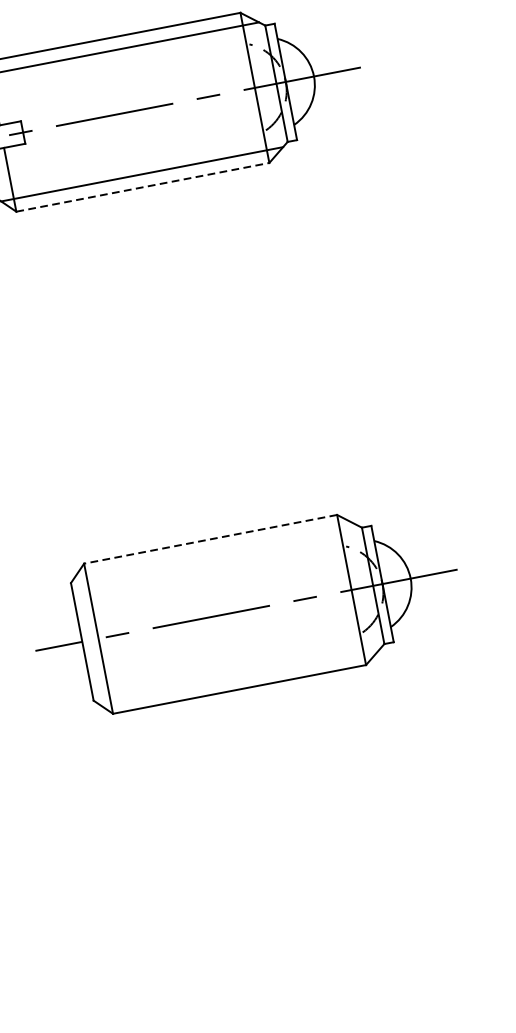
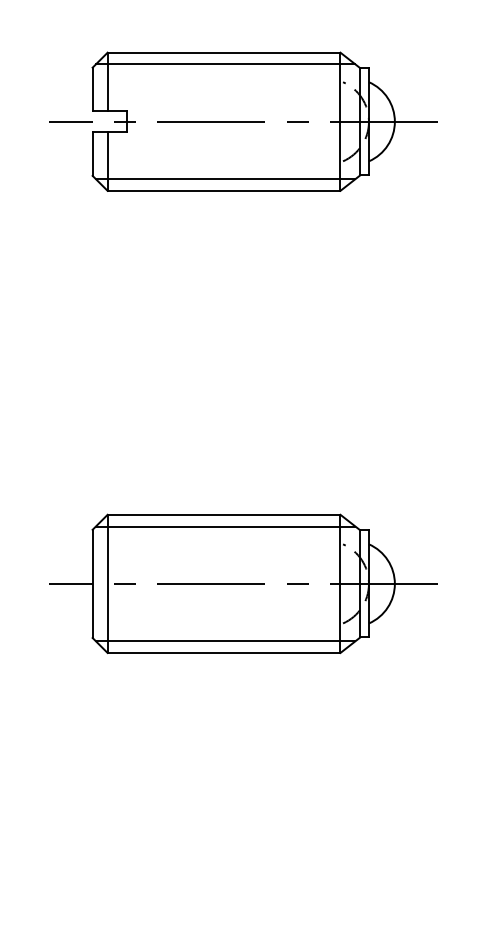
line: (143, 186) -> (224, 190), dashed -> solid
line: (209, 539) -> (223, 514), dashed -> solid
line: (214, 551) -> (225, 526), added
line: (238, 676) -> (225, 641), added

